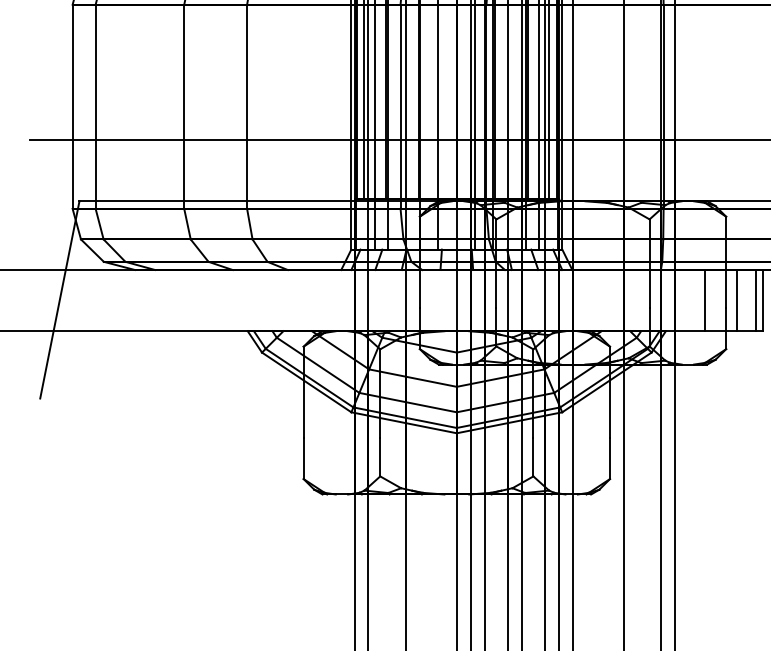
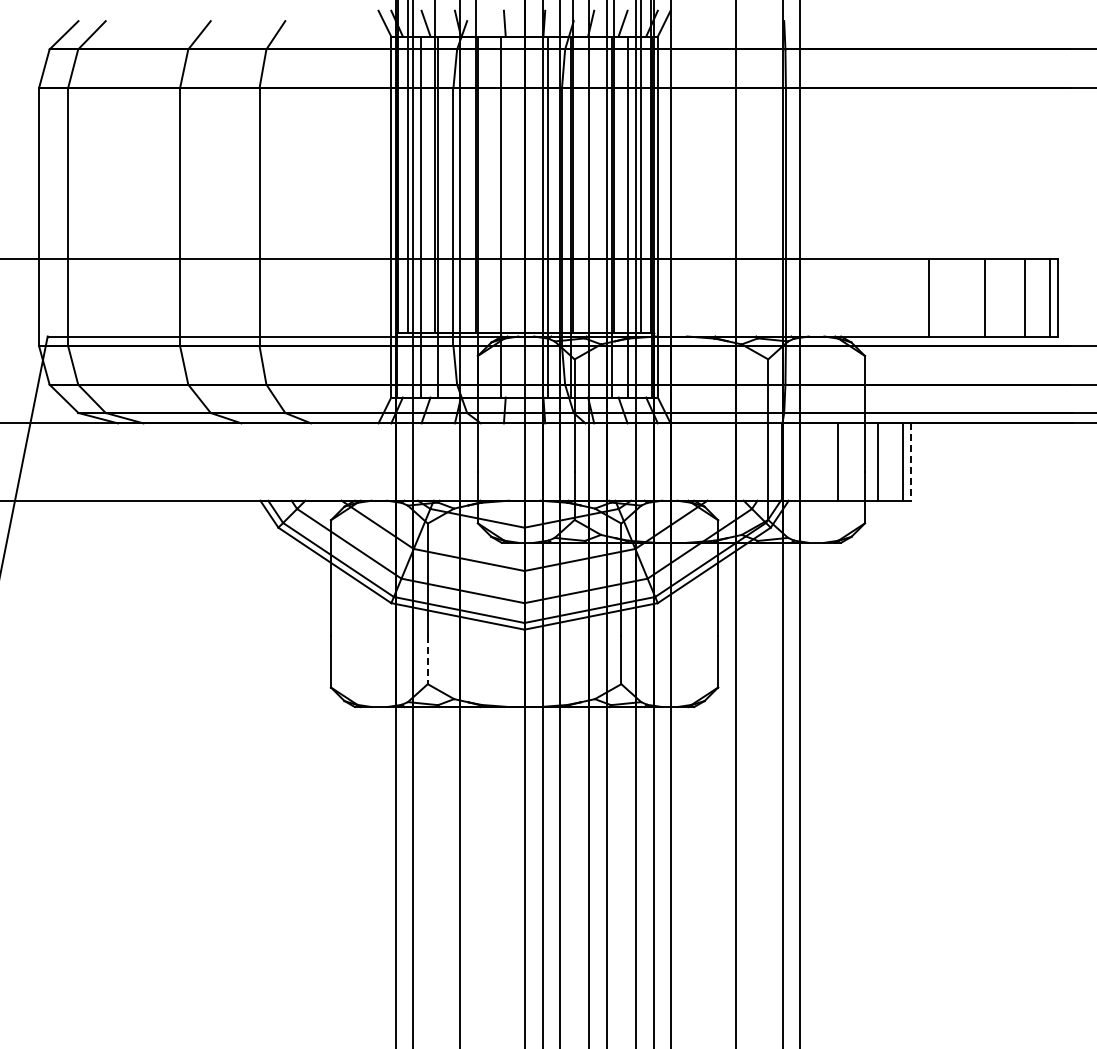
line: (762, 300) -> (911, 462), solid -> dashed
line: (380, 457) -> (427, 660), solid -> dashed

